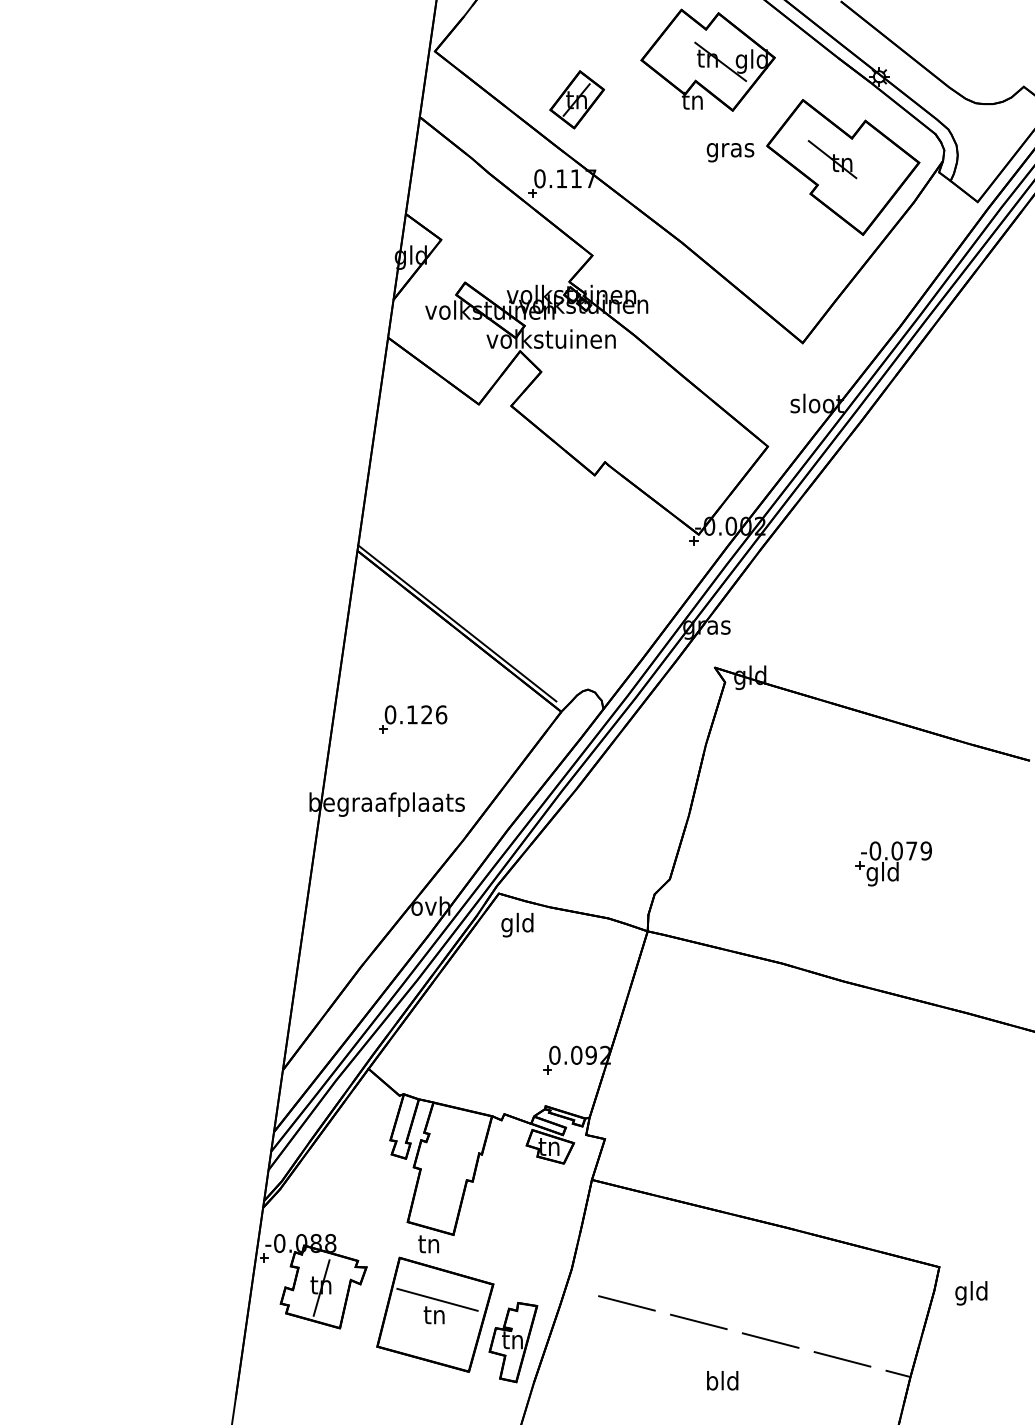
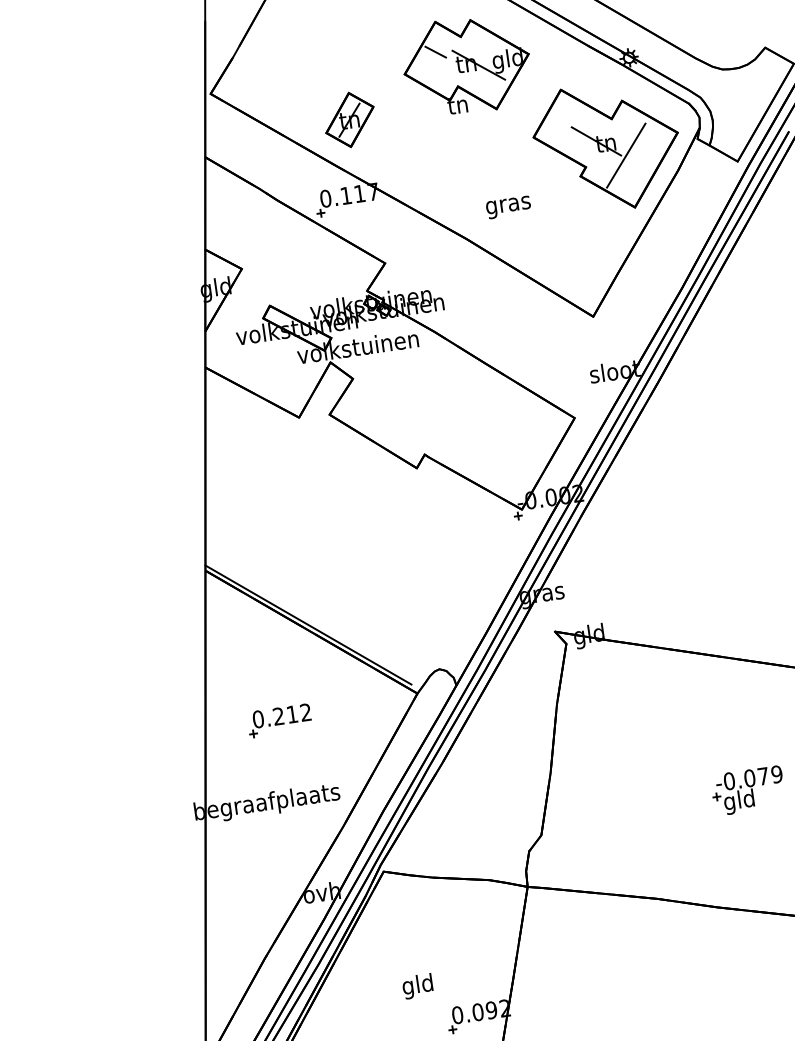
line: (677, 41) -> (435, 52), added
text: (730, 152) -> (508, 207), moved
line: (861, 178) -> (625, 155), added
text: (426, 714) -> (291, 714), 0.126 -> 0.212
text: (517, 925) -> (417, 986), moved

